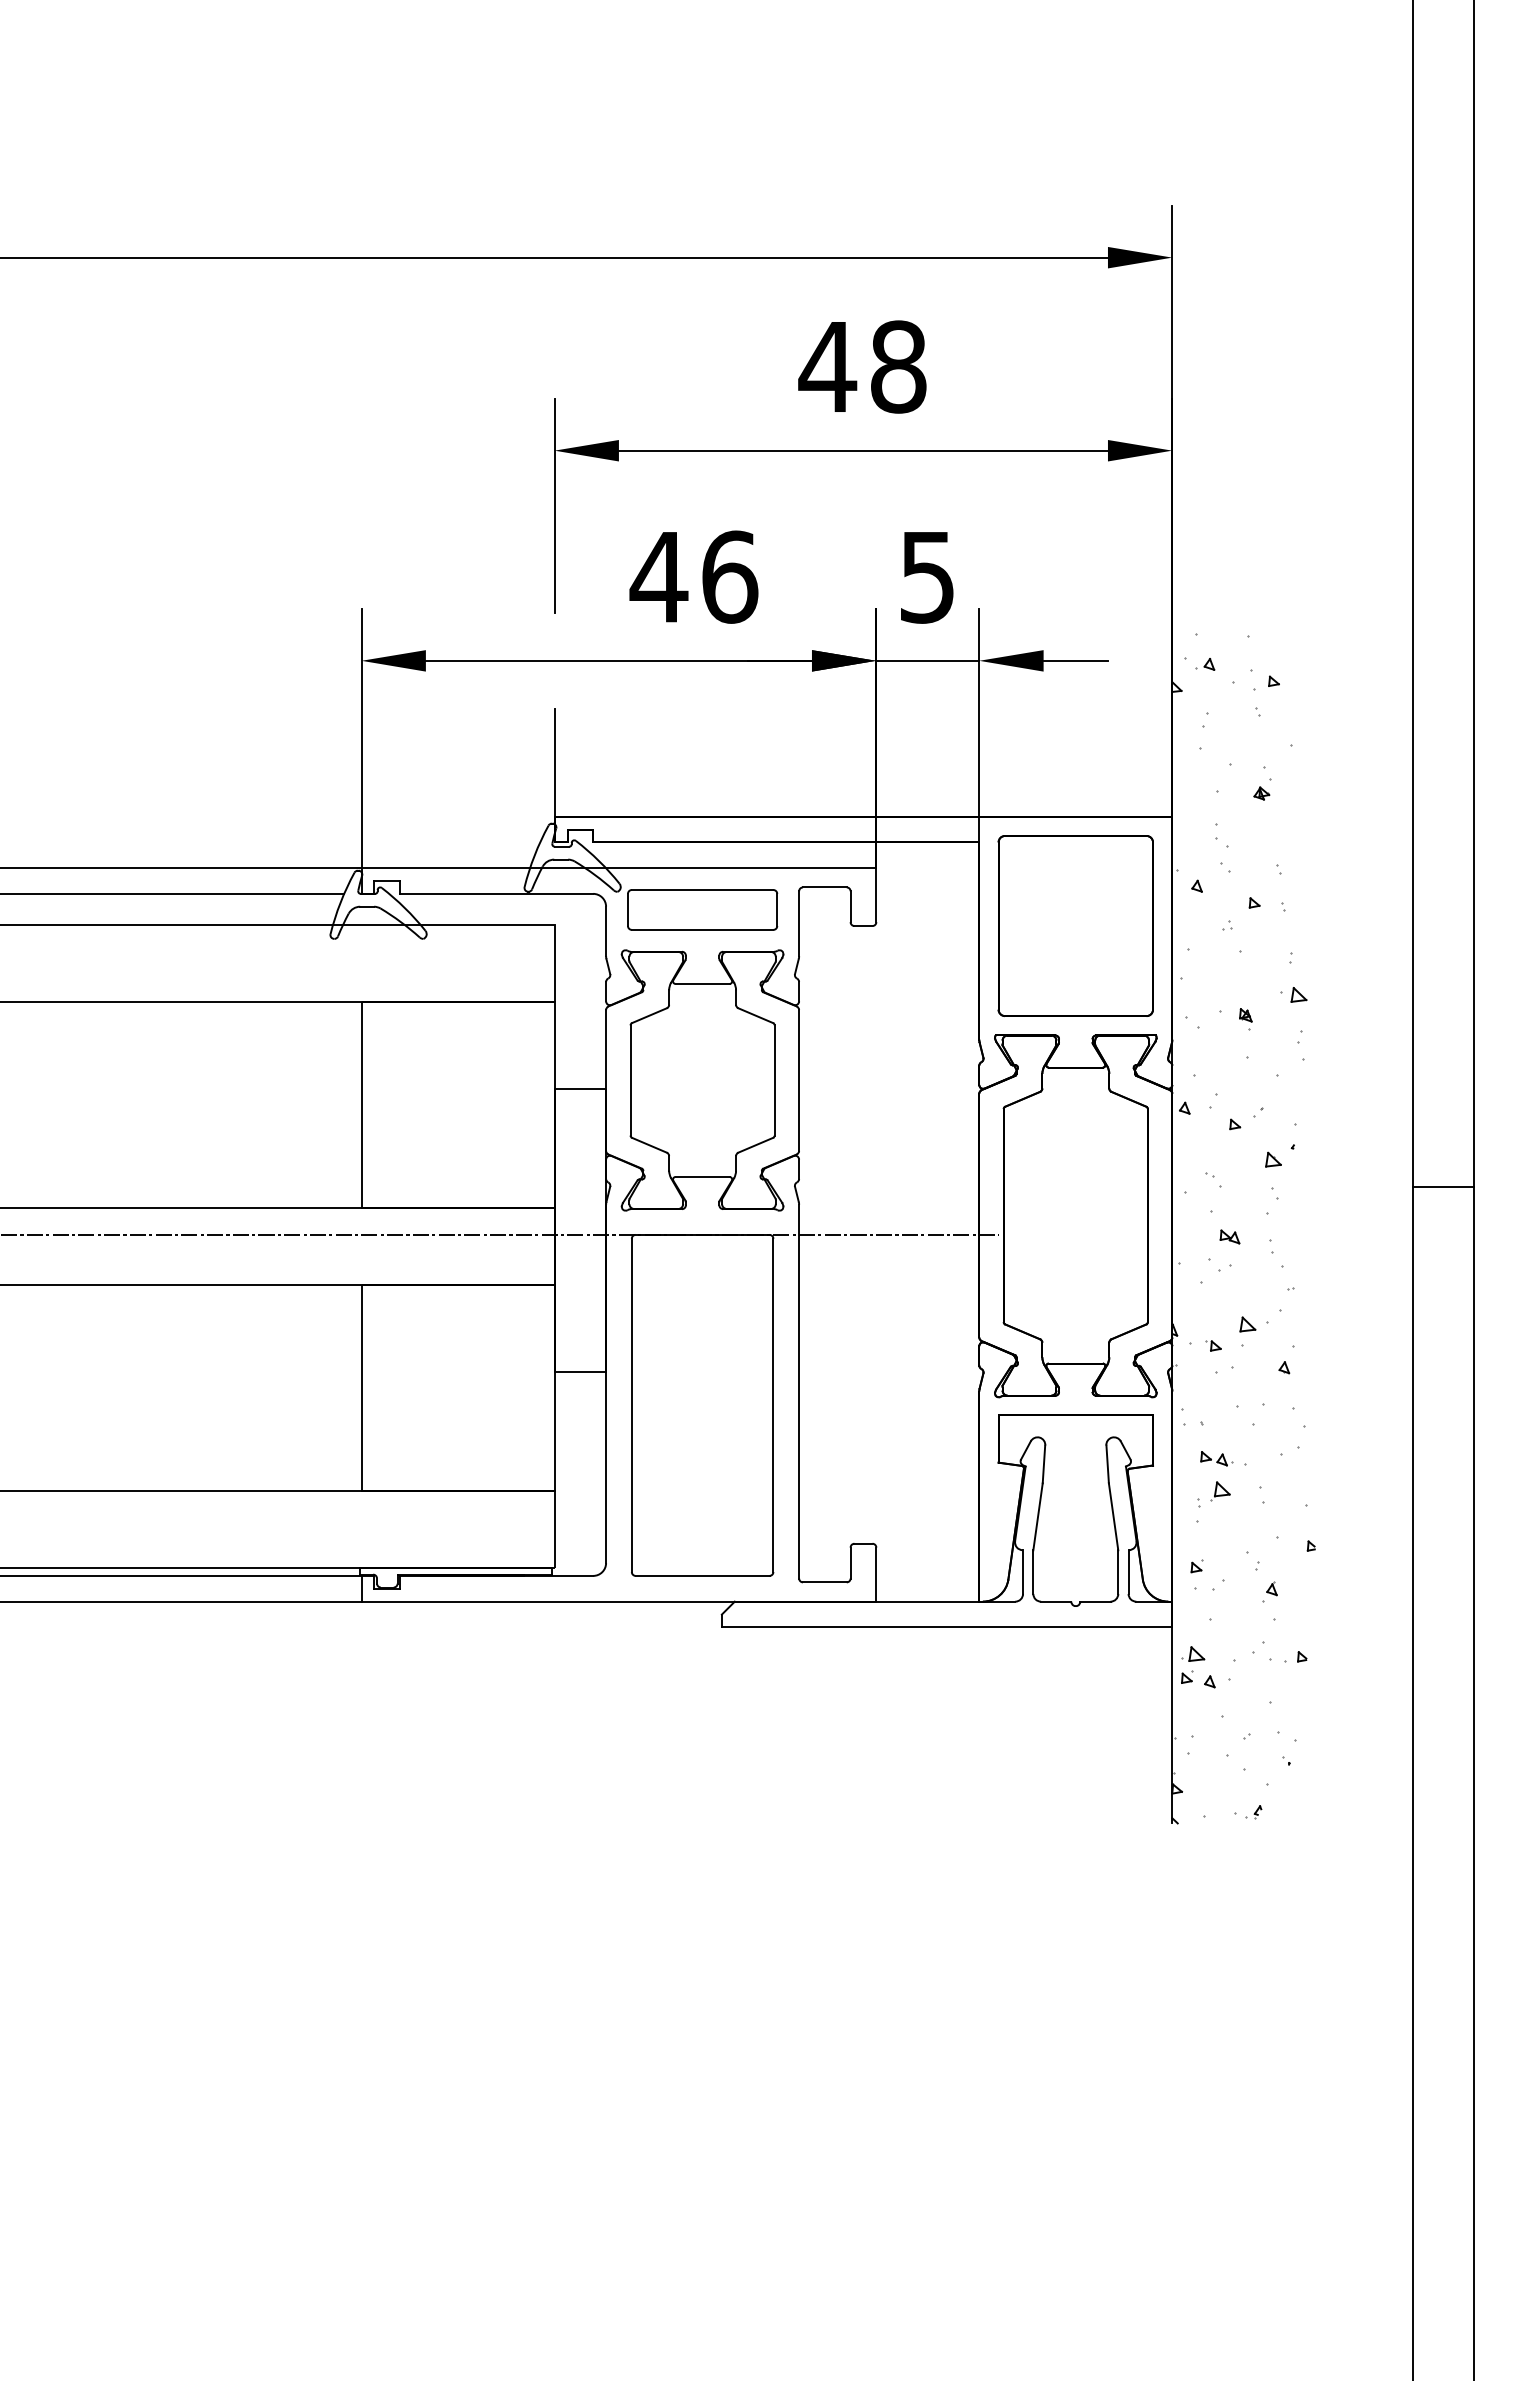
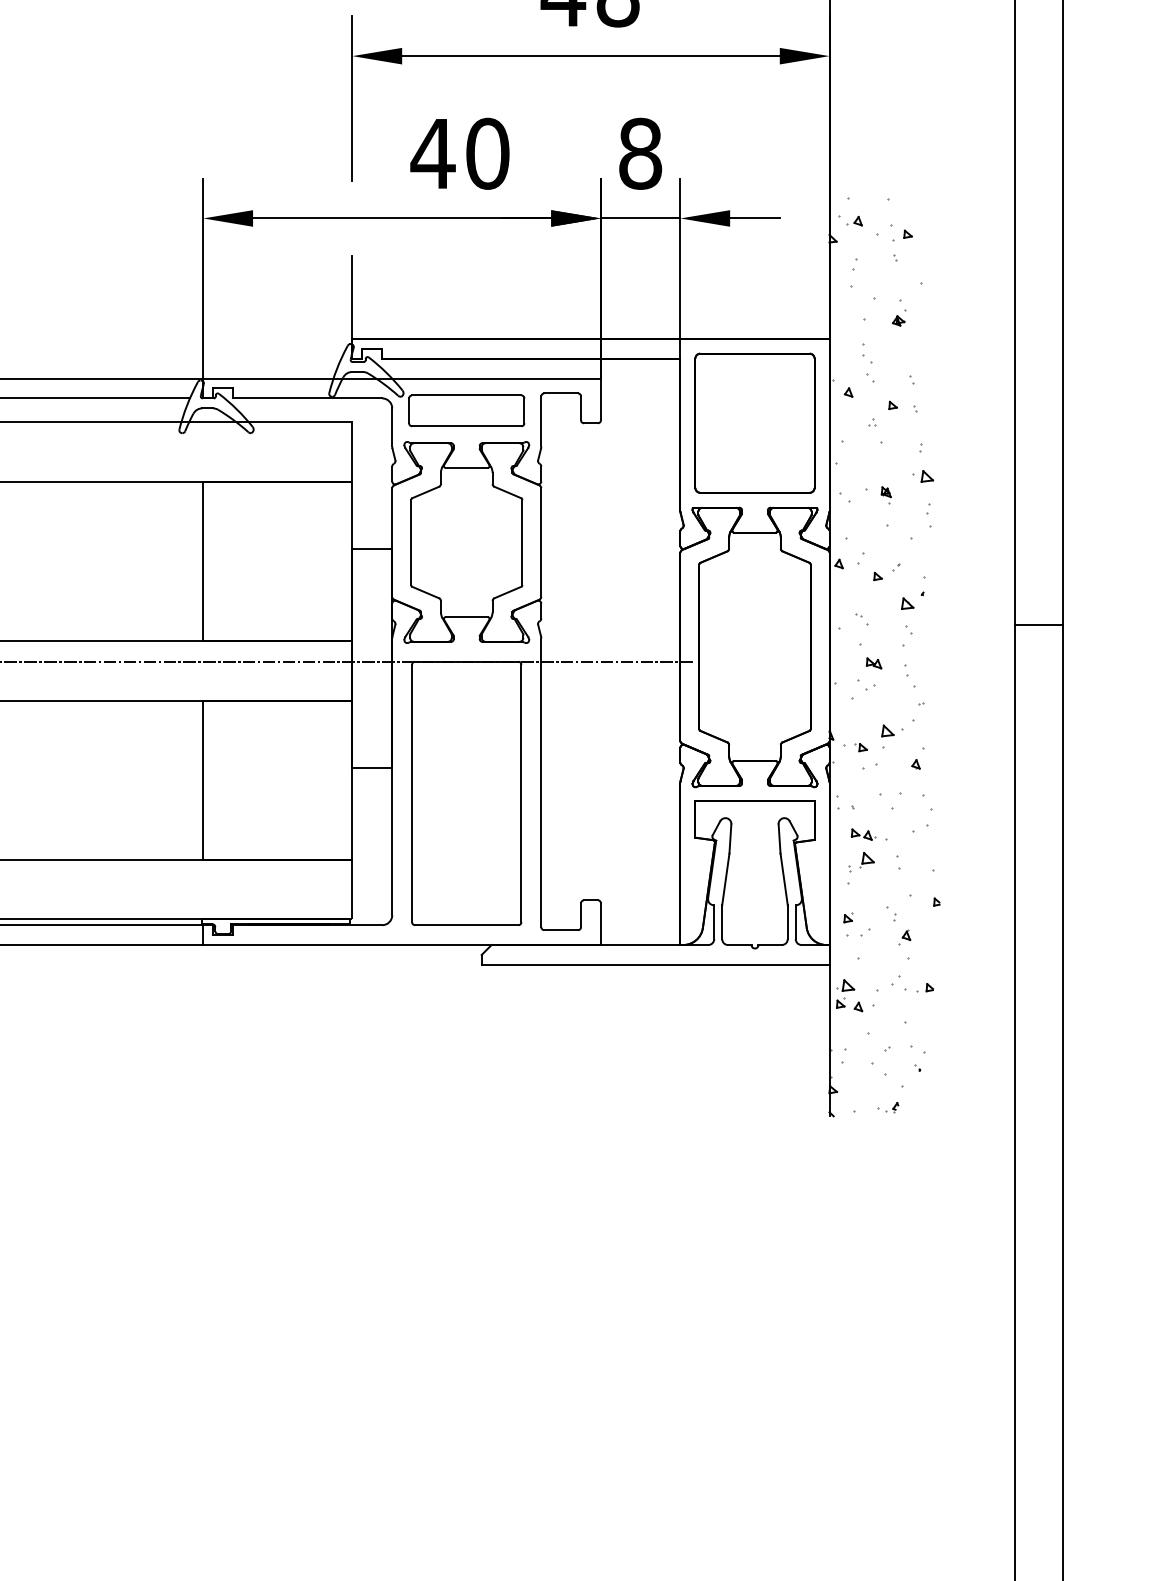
text: (730, 576) -> (488, 153), 46 -> 40
text: (927, 576) -> (640, 153), 5 -> 8

